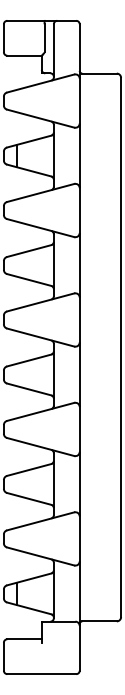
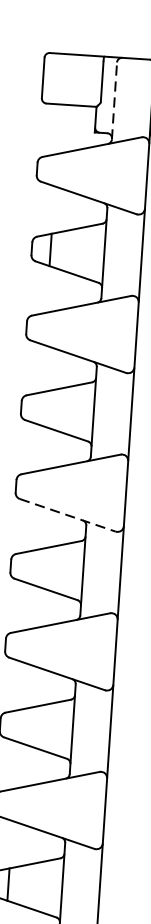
line: (53, 50) -> (113, 100), solid -> dashed
line: (40, 337) -> (67, 515), solid -> dashed

